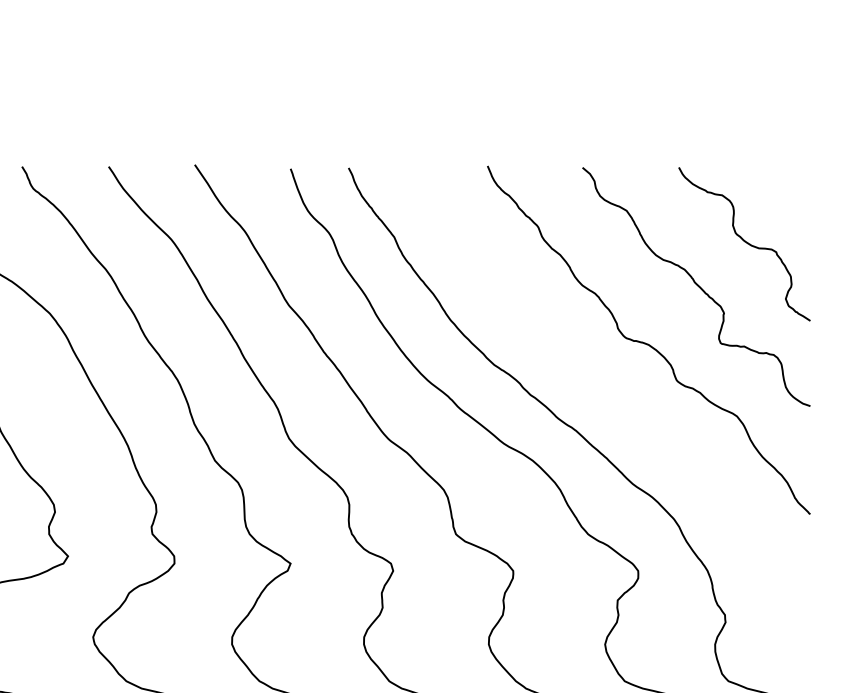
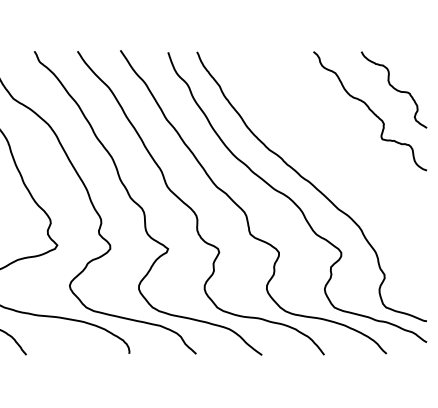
curve: (646, 341) -> (345, 138), removed

